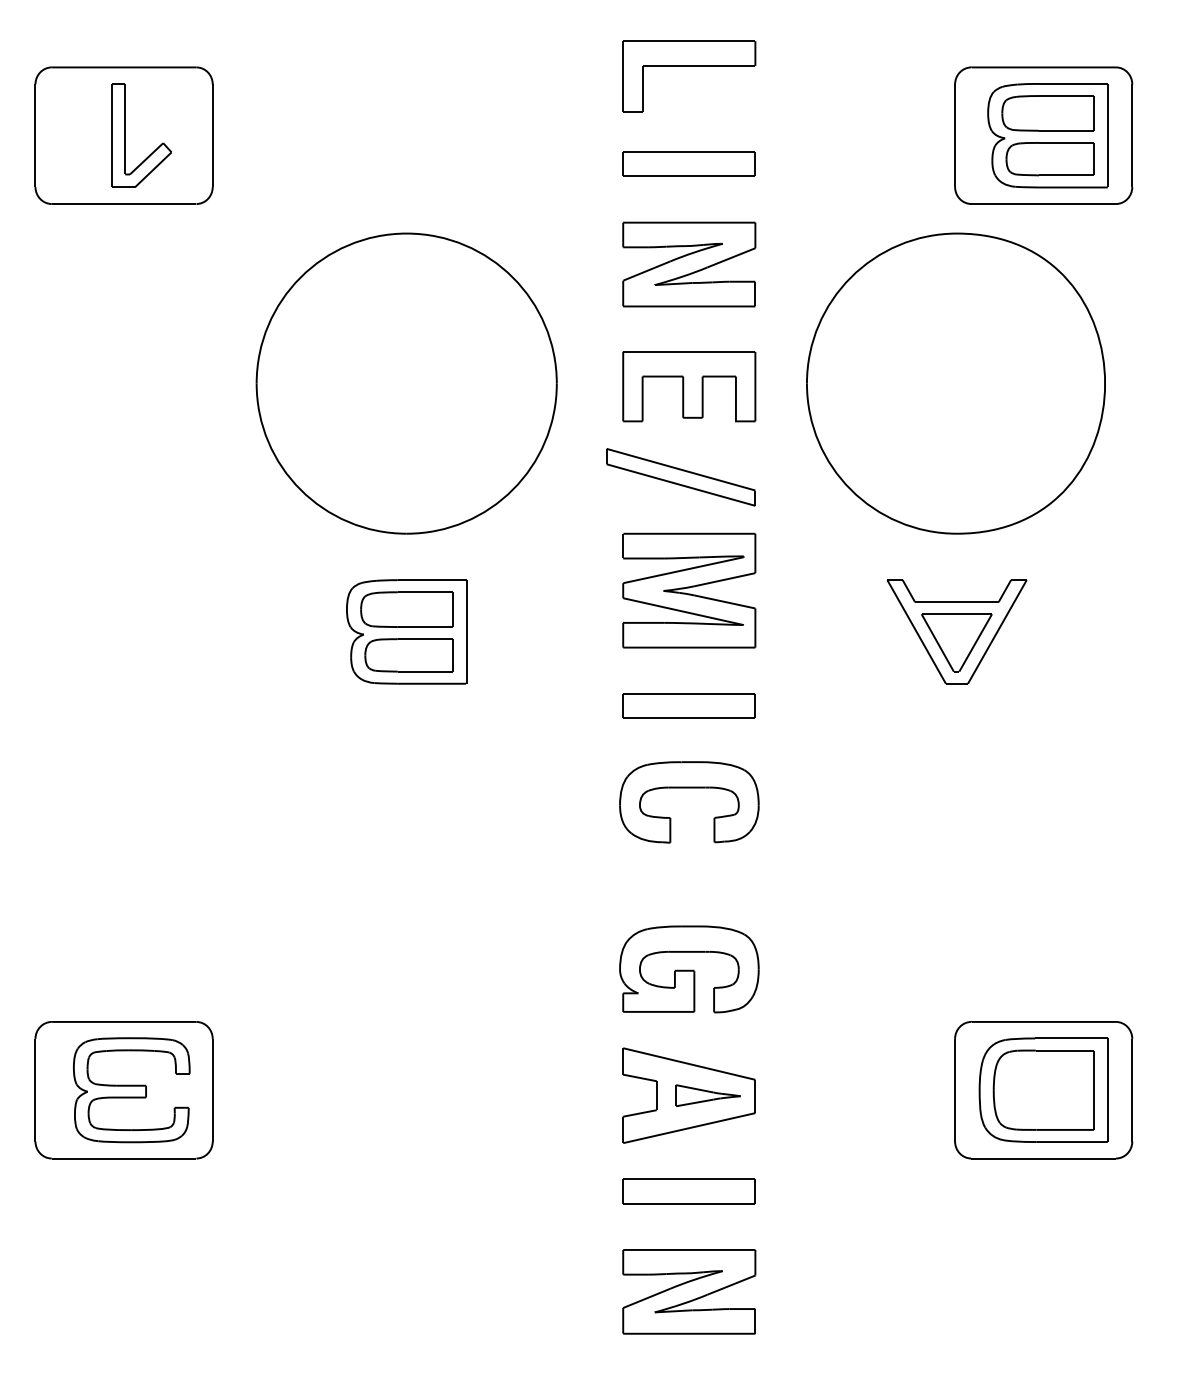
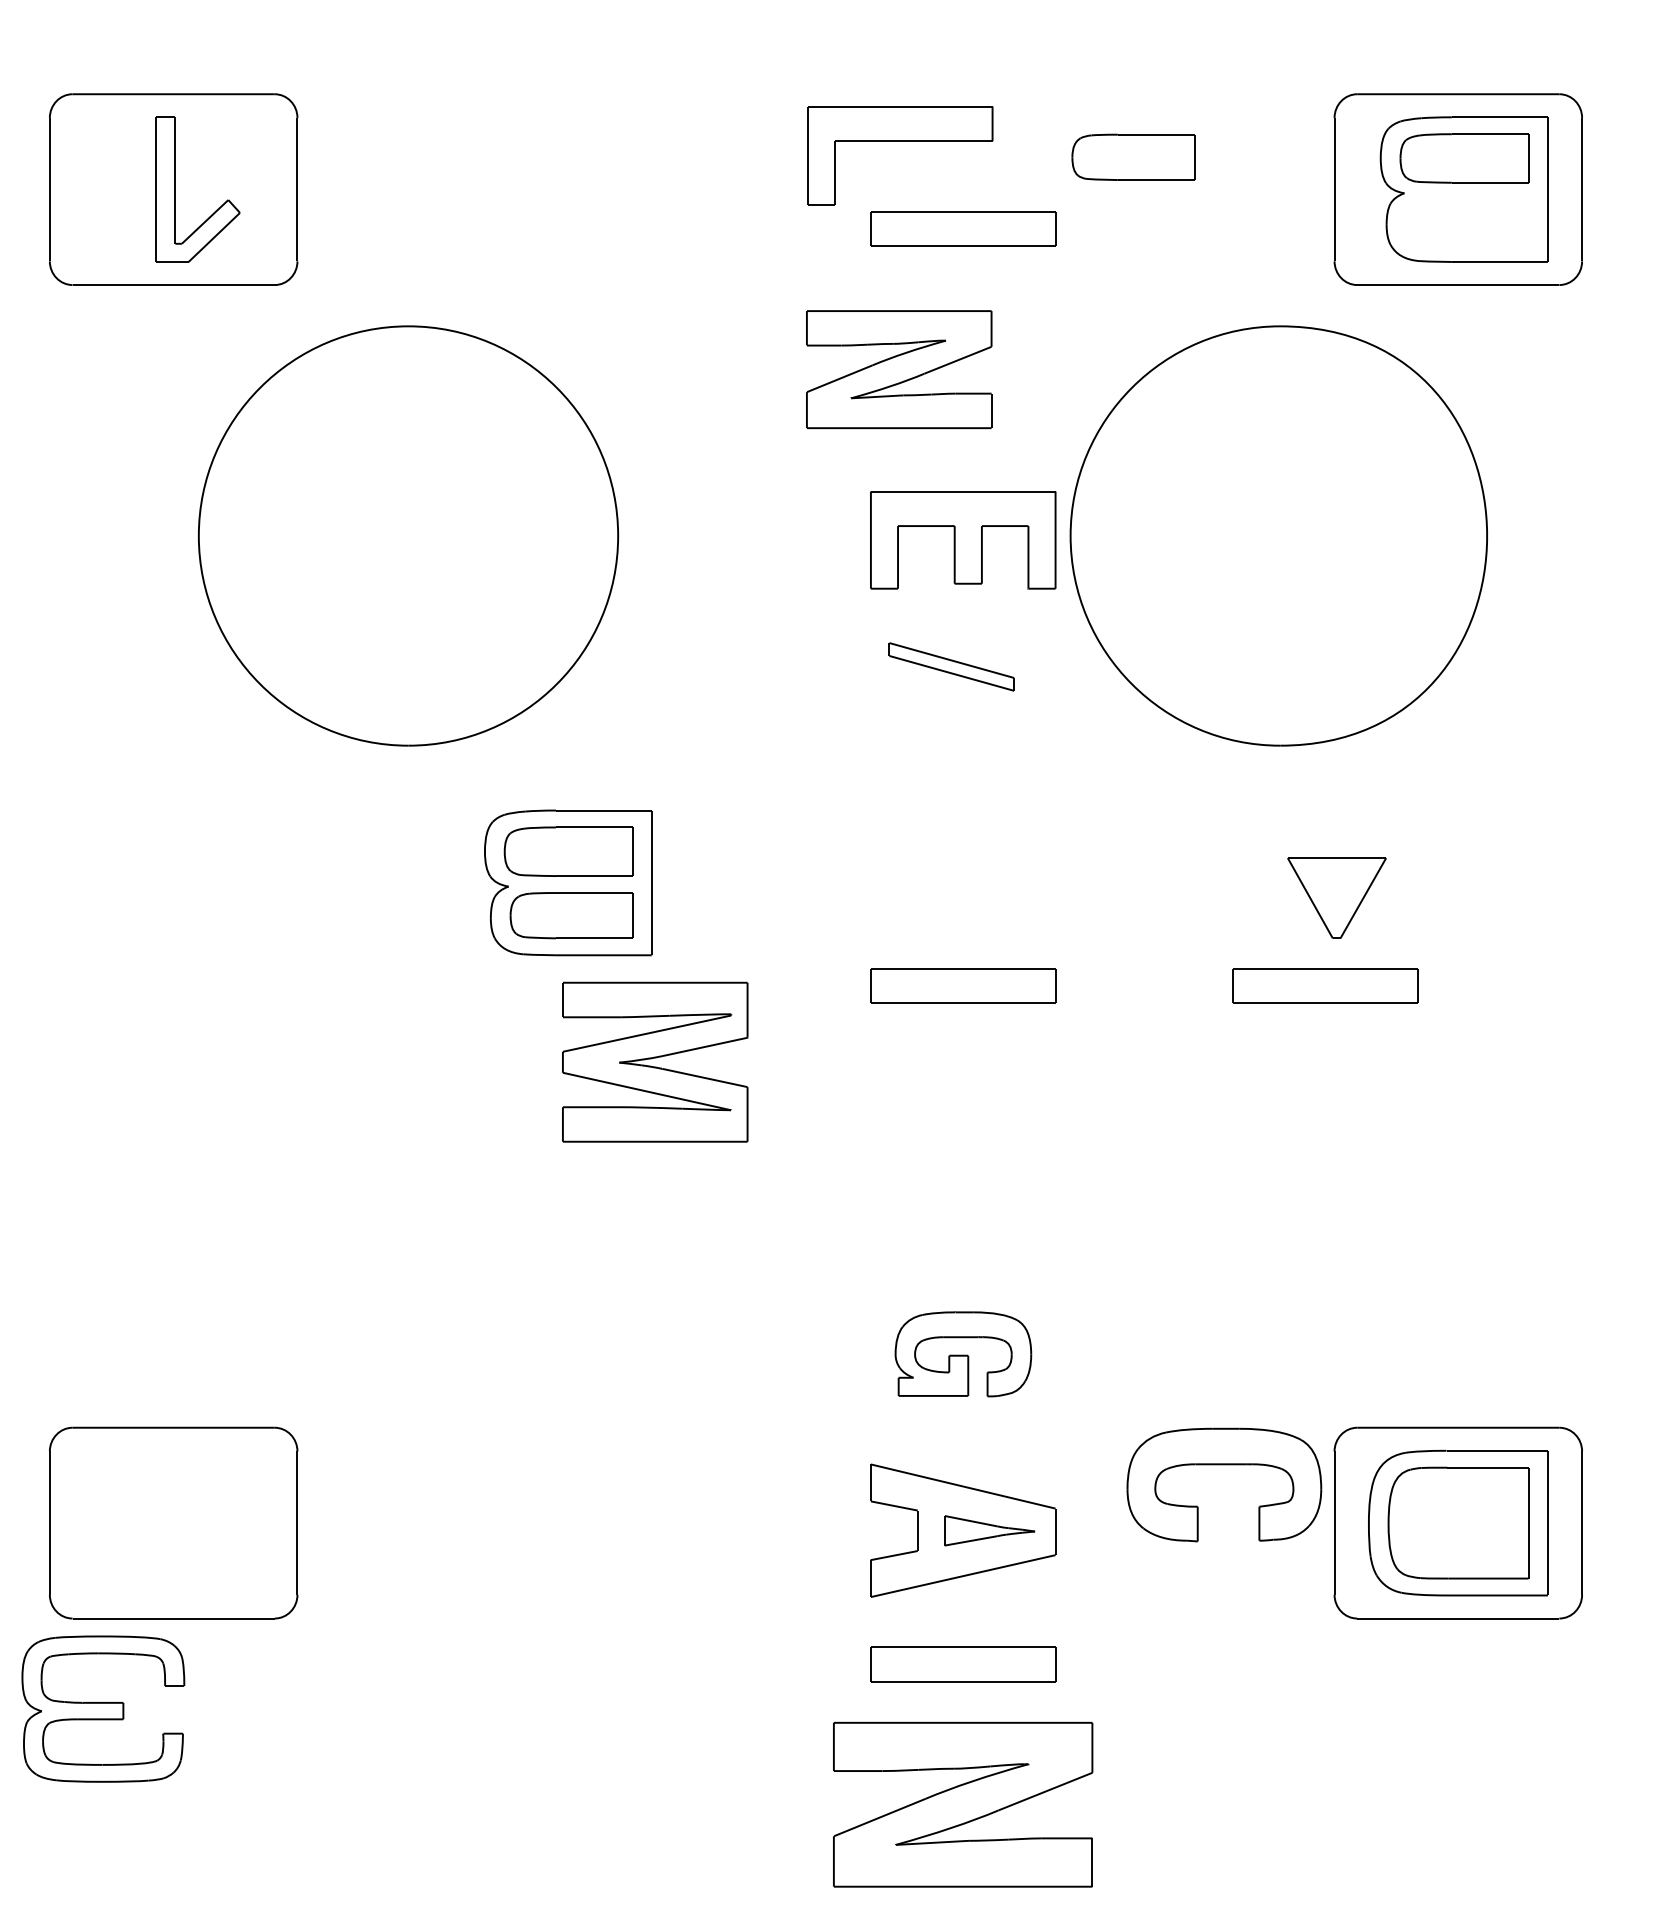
part: (689, 66) -> (900, 141), moved
part: (1050, 158) -> (1133, 156), moved
part: (689, 264) -> (899, 369), moved
part: (406, 383) -> (408, 535), moved
part: (955, 383) -> (1278, 535), moved
part: (680, 477) -> (951, 666), size x0.6
part: (689, 590) -> (655, 1061), moved
part: (957, 631) -> (1337, 882), removed
part: (948, 705) -> (1325, 985), added
part: (689, 788) -> (1224, 1465), moved
part: (689, 969) -> (963, 1354), size x0.7
part: (131, 1089) -> (103, 1708), moved
part: (689, 1291) -> (963, 1804), size x1.4

